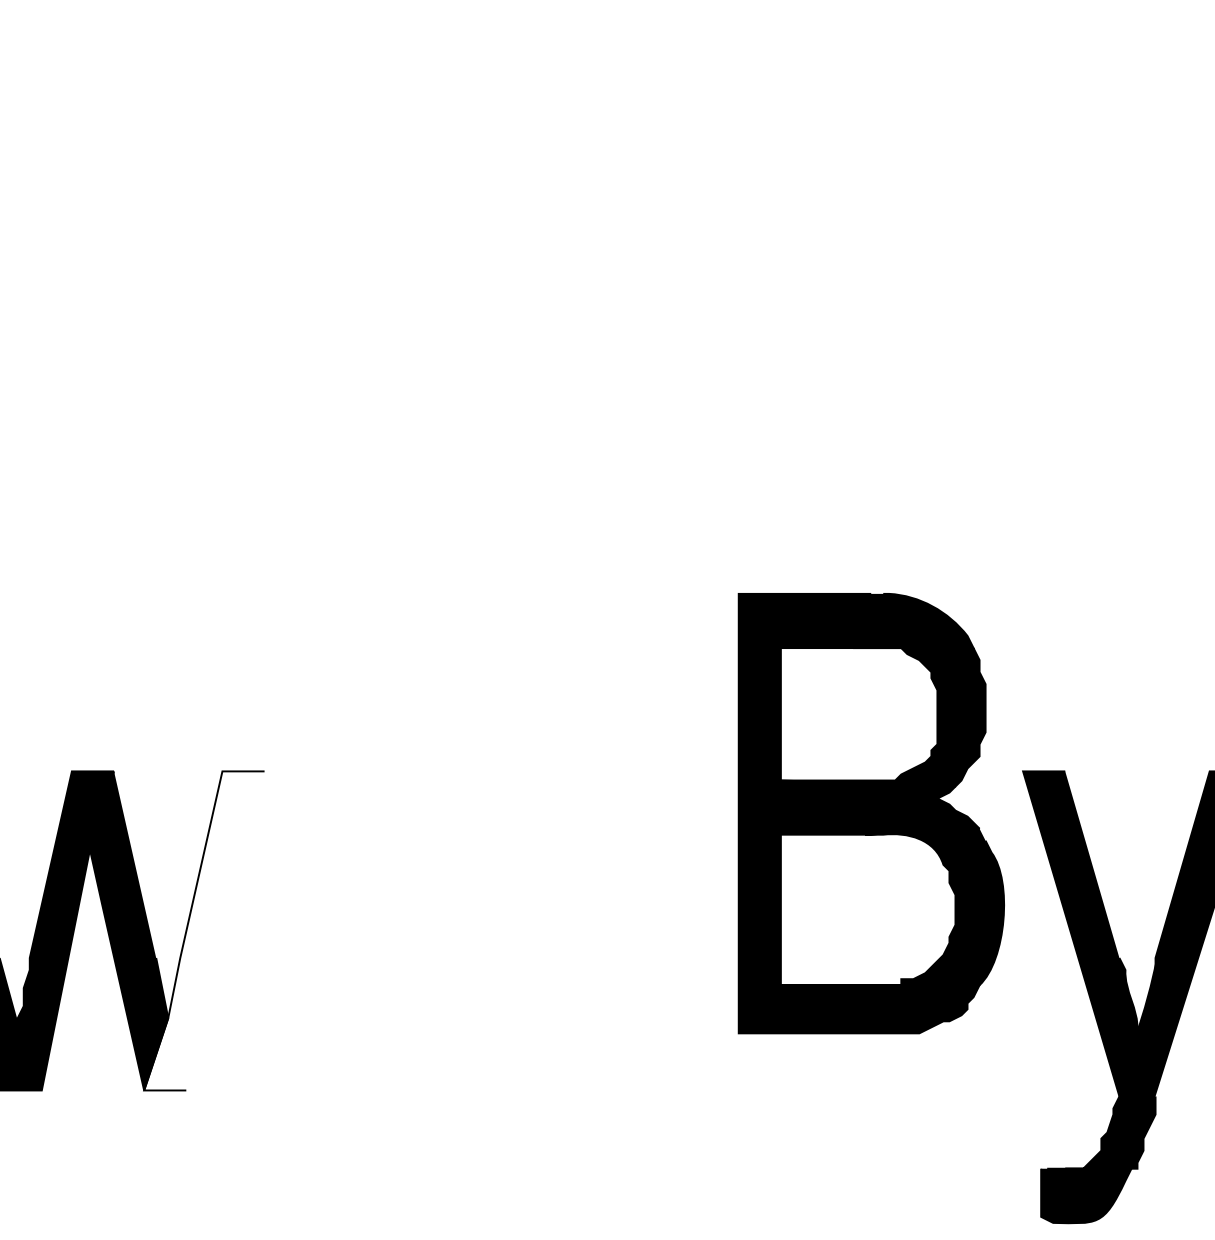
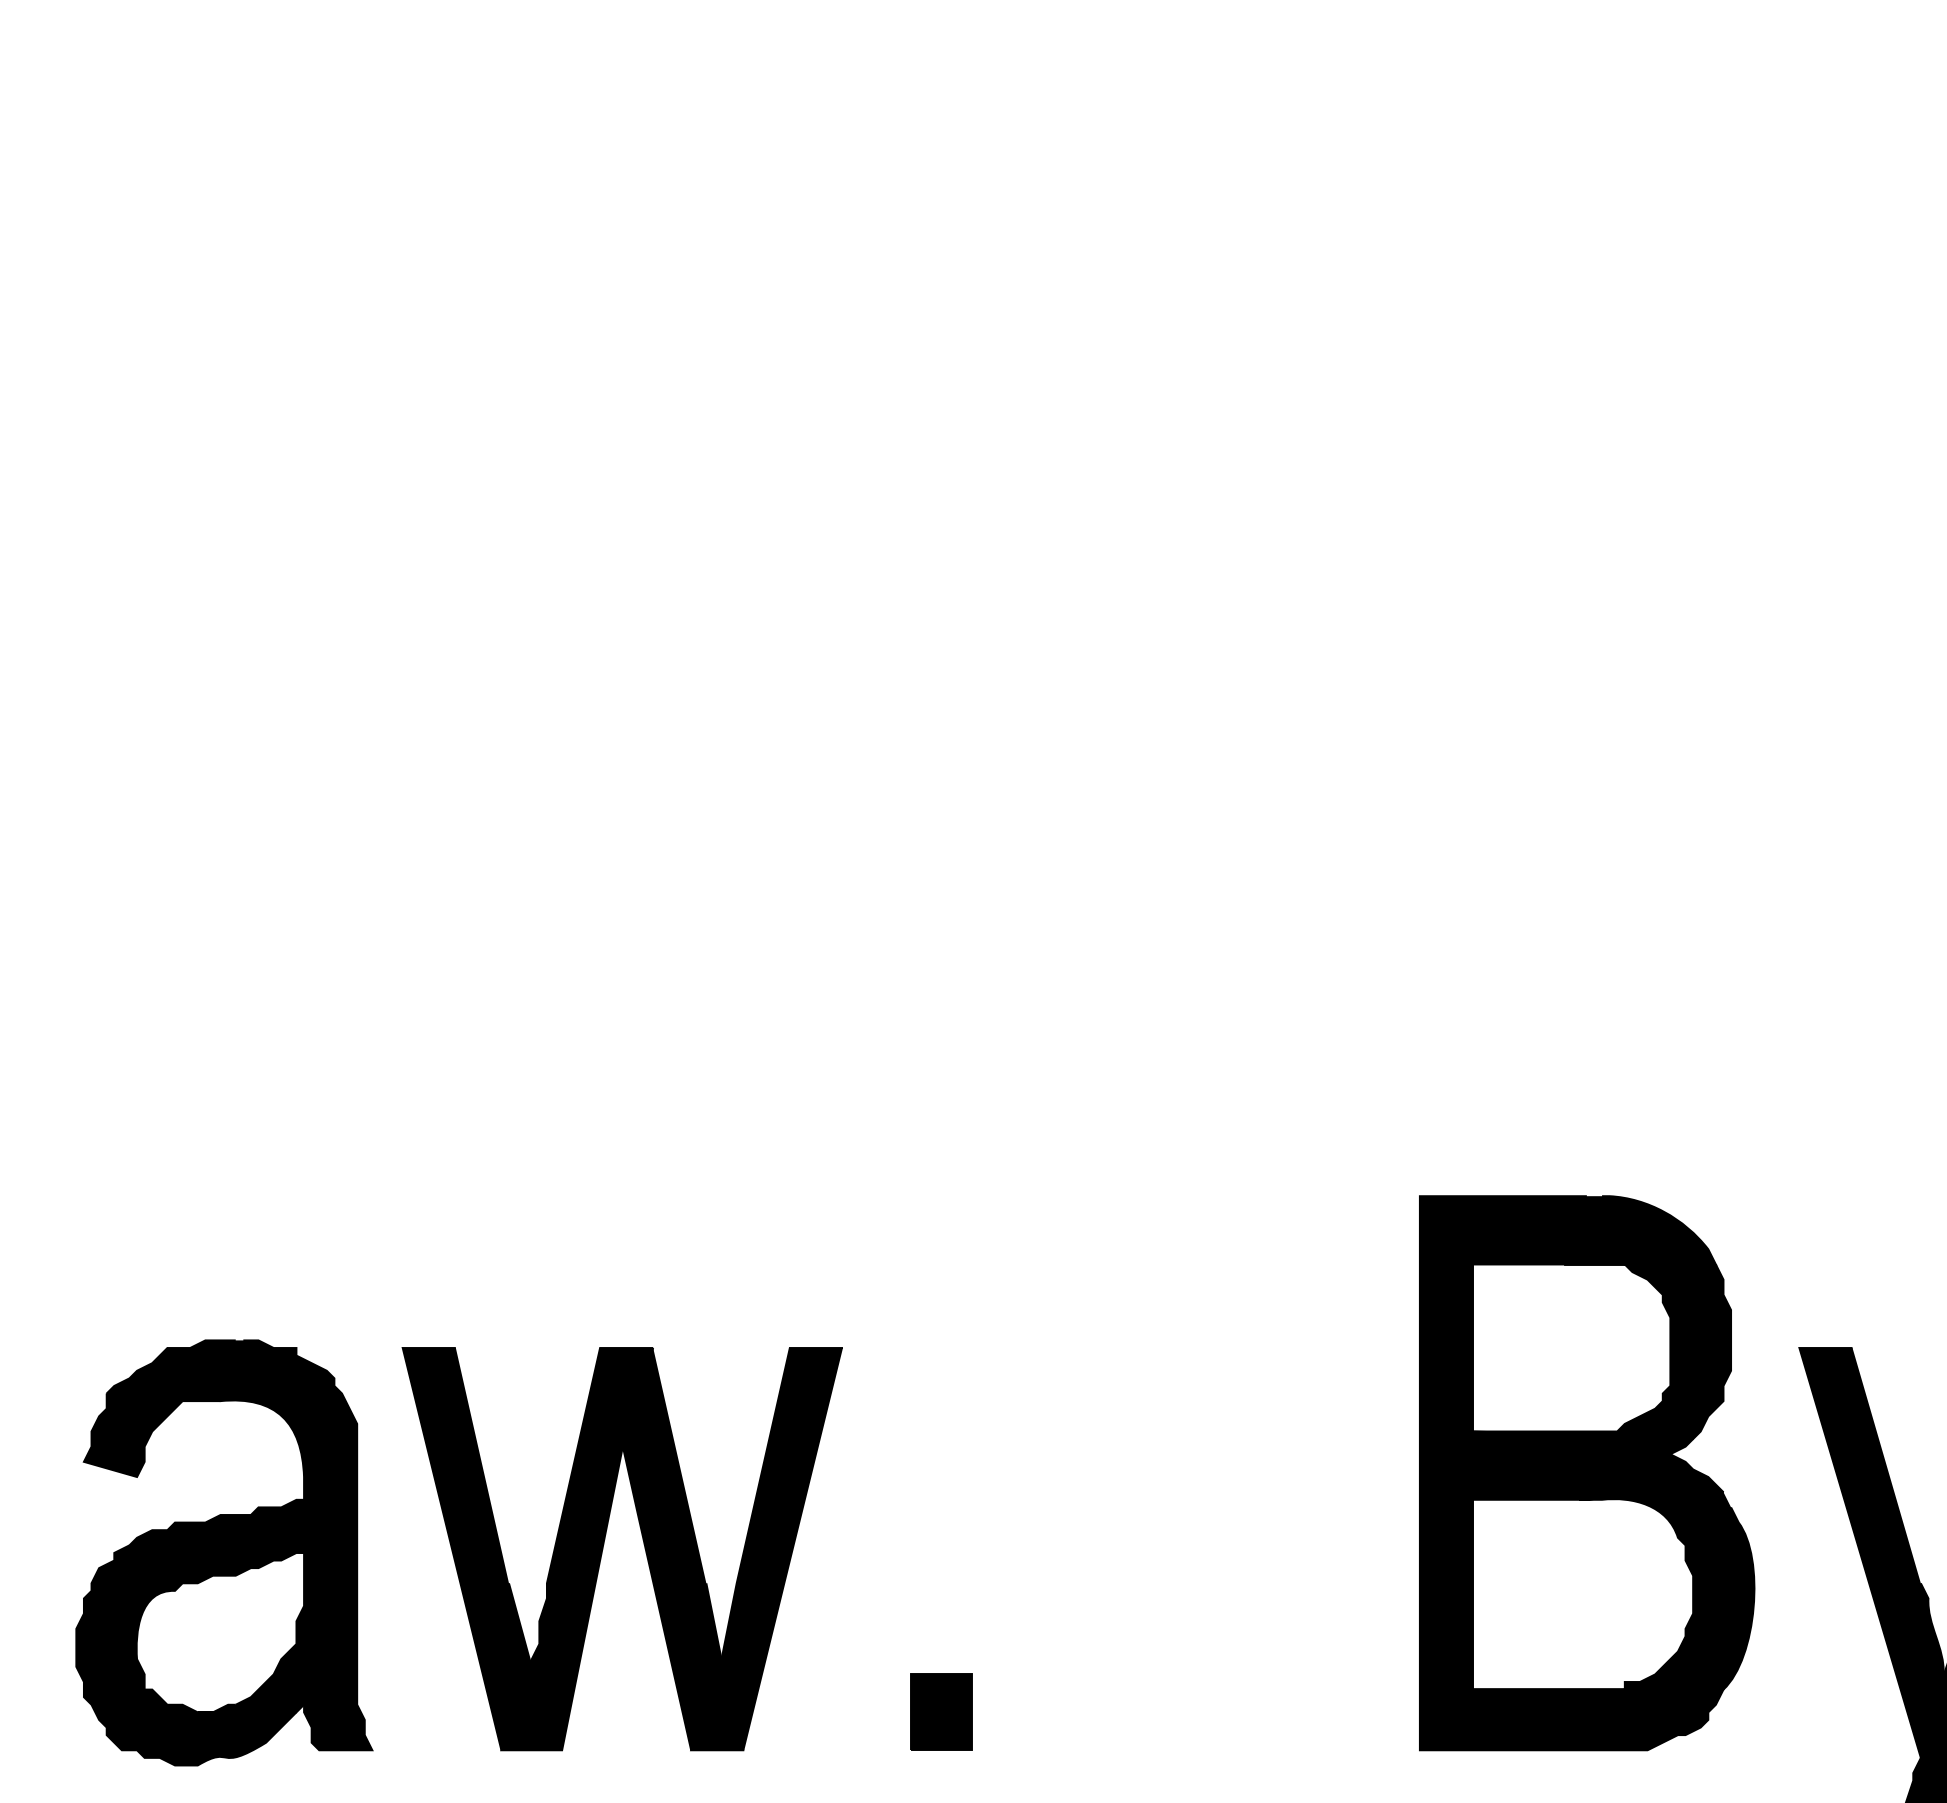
part: (871, 813) -> (1587, 1473), moved
fill: (203, 930) -> (766, 1548), added
part: (342, 1059) -> (941, 1711), added

